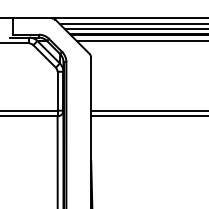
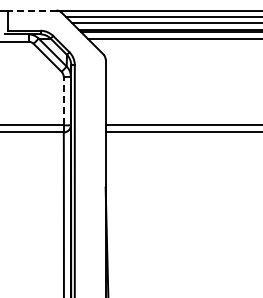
line: (31, 18) -> (31, 10), solid -> dashed
line: (57, 90) -> (63, 100), solid -> dashed

